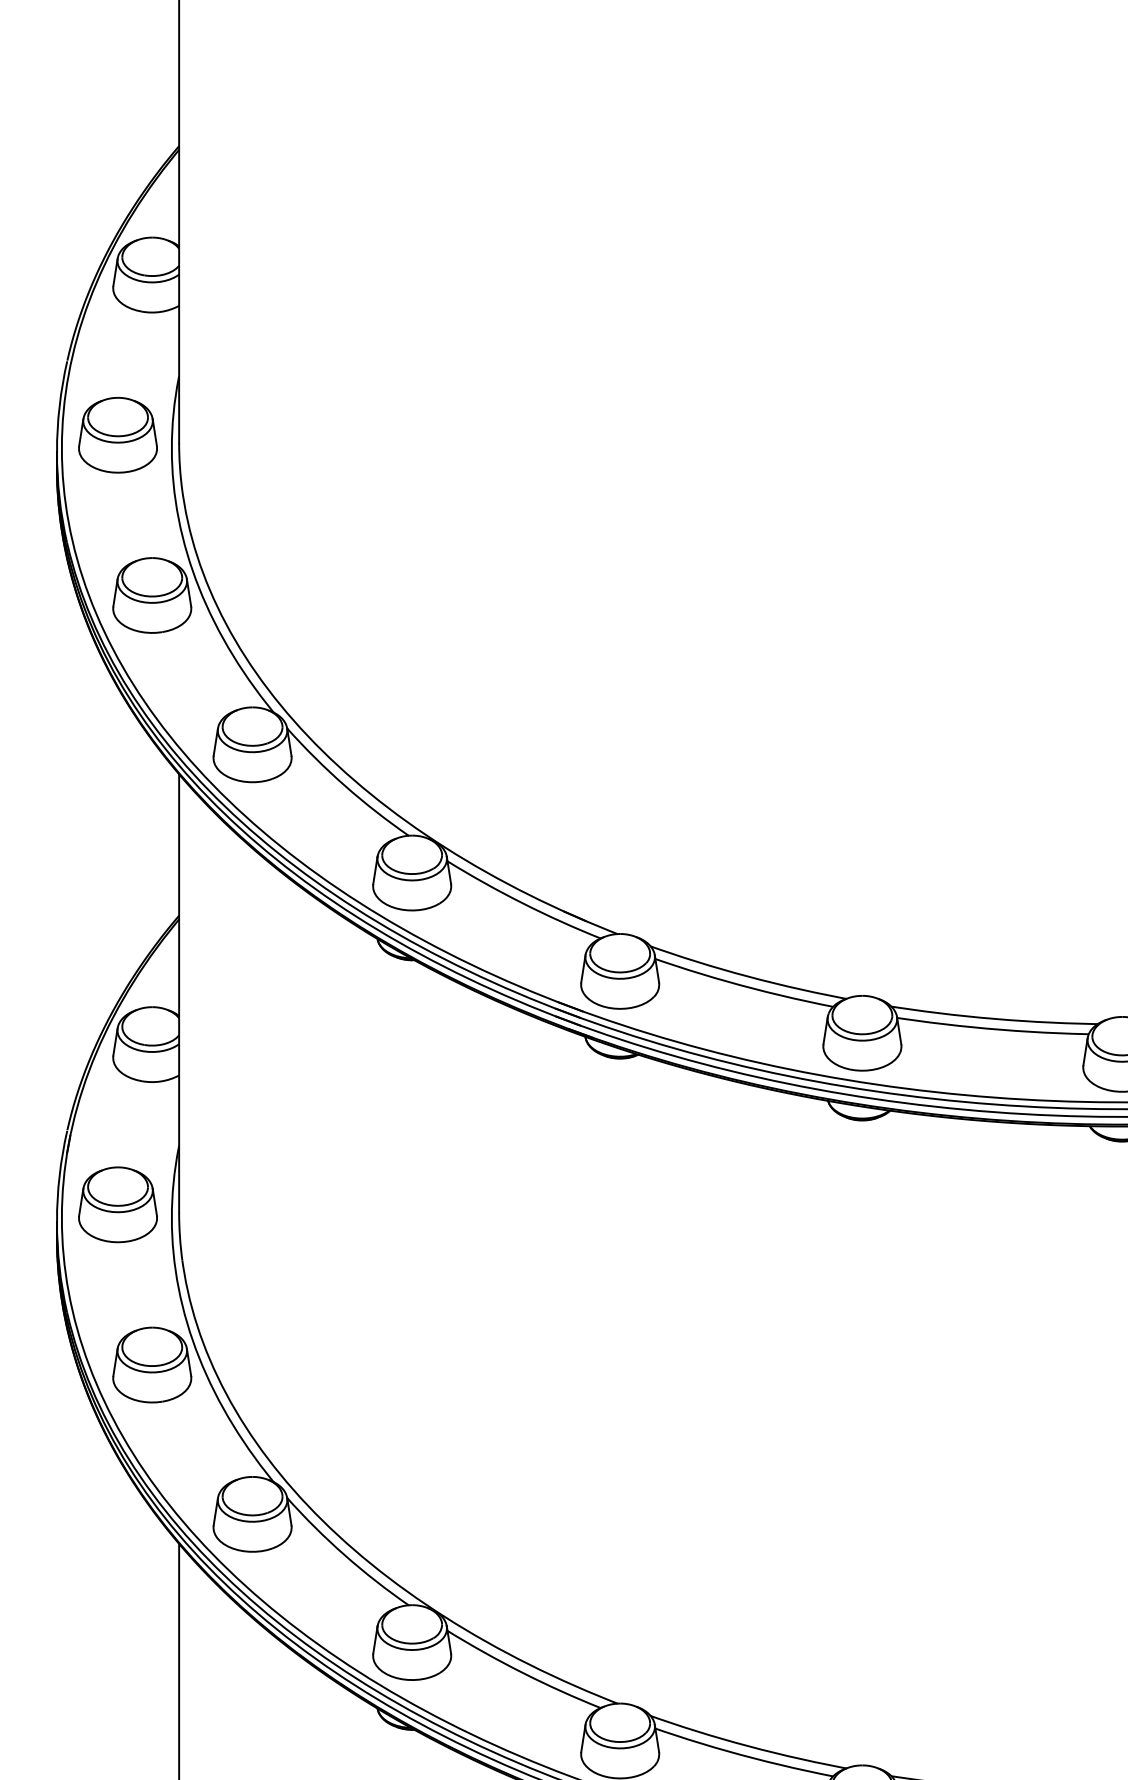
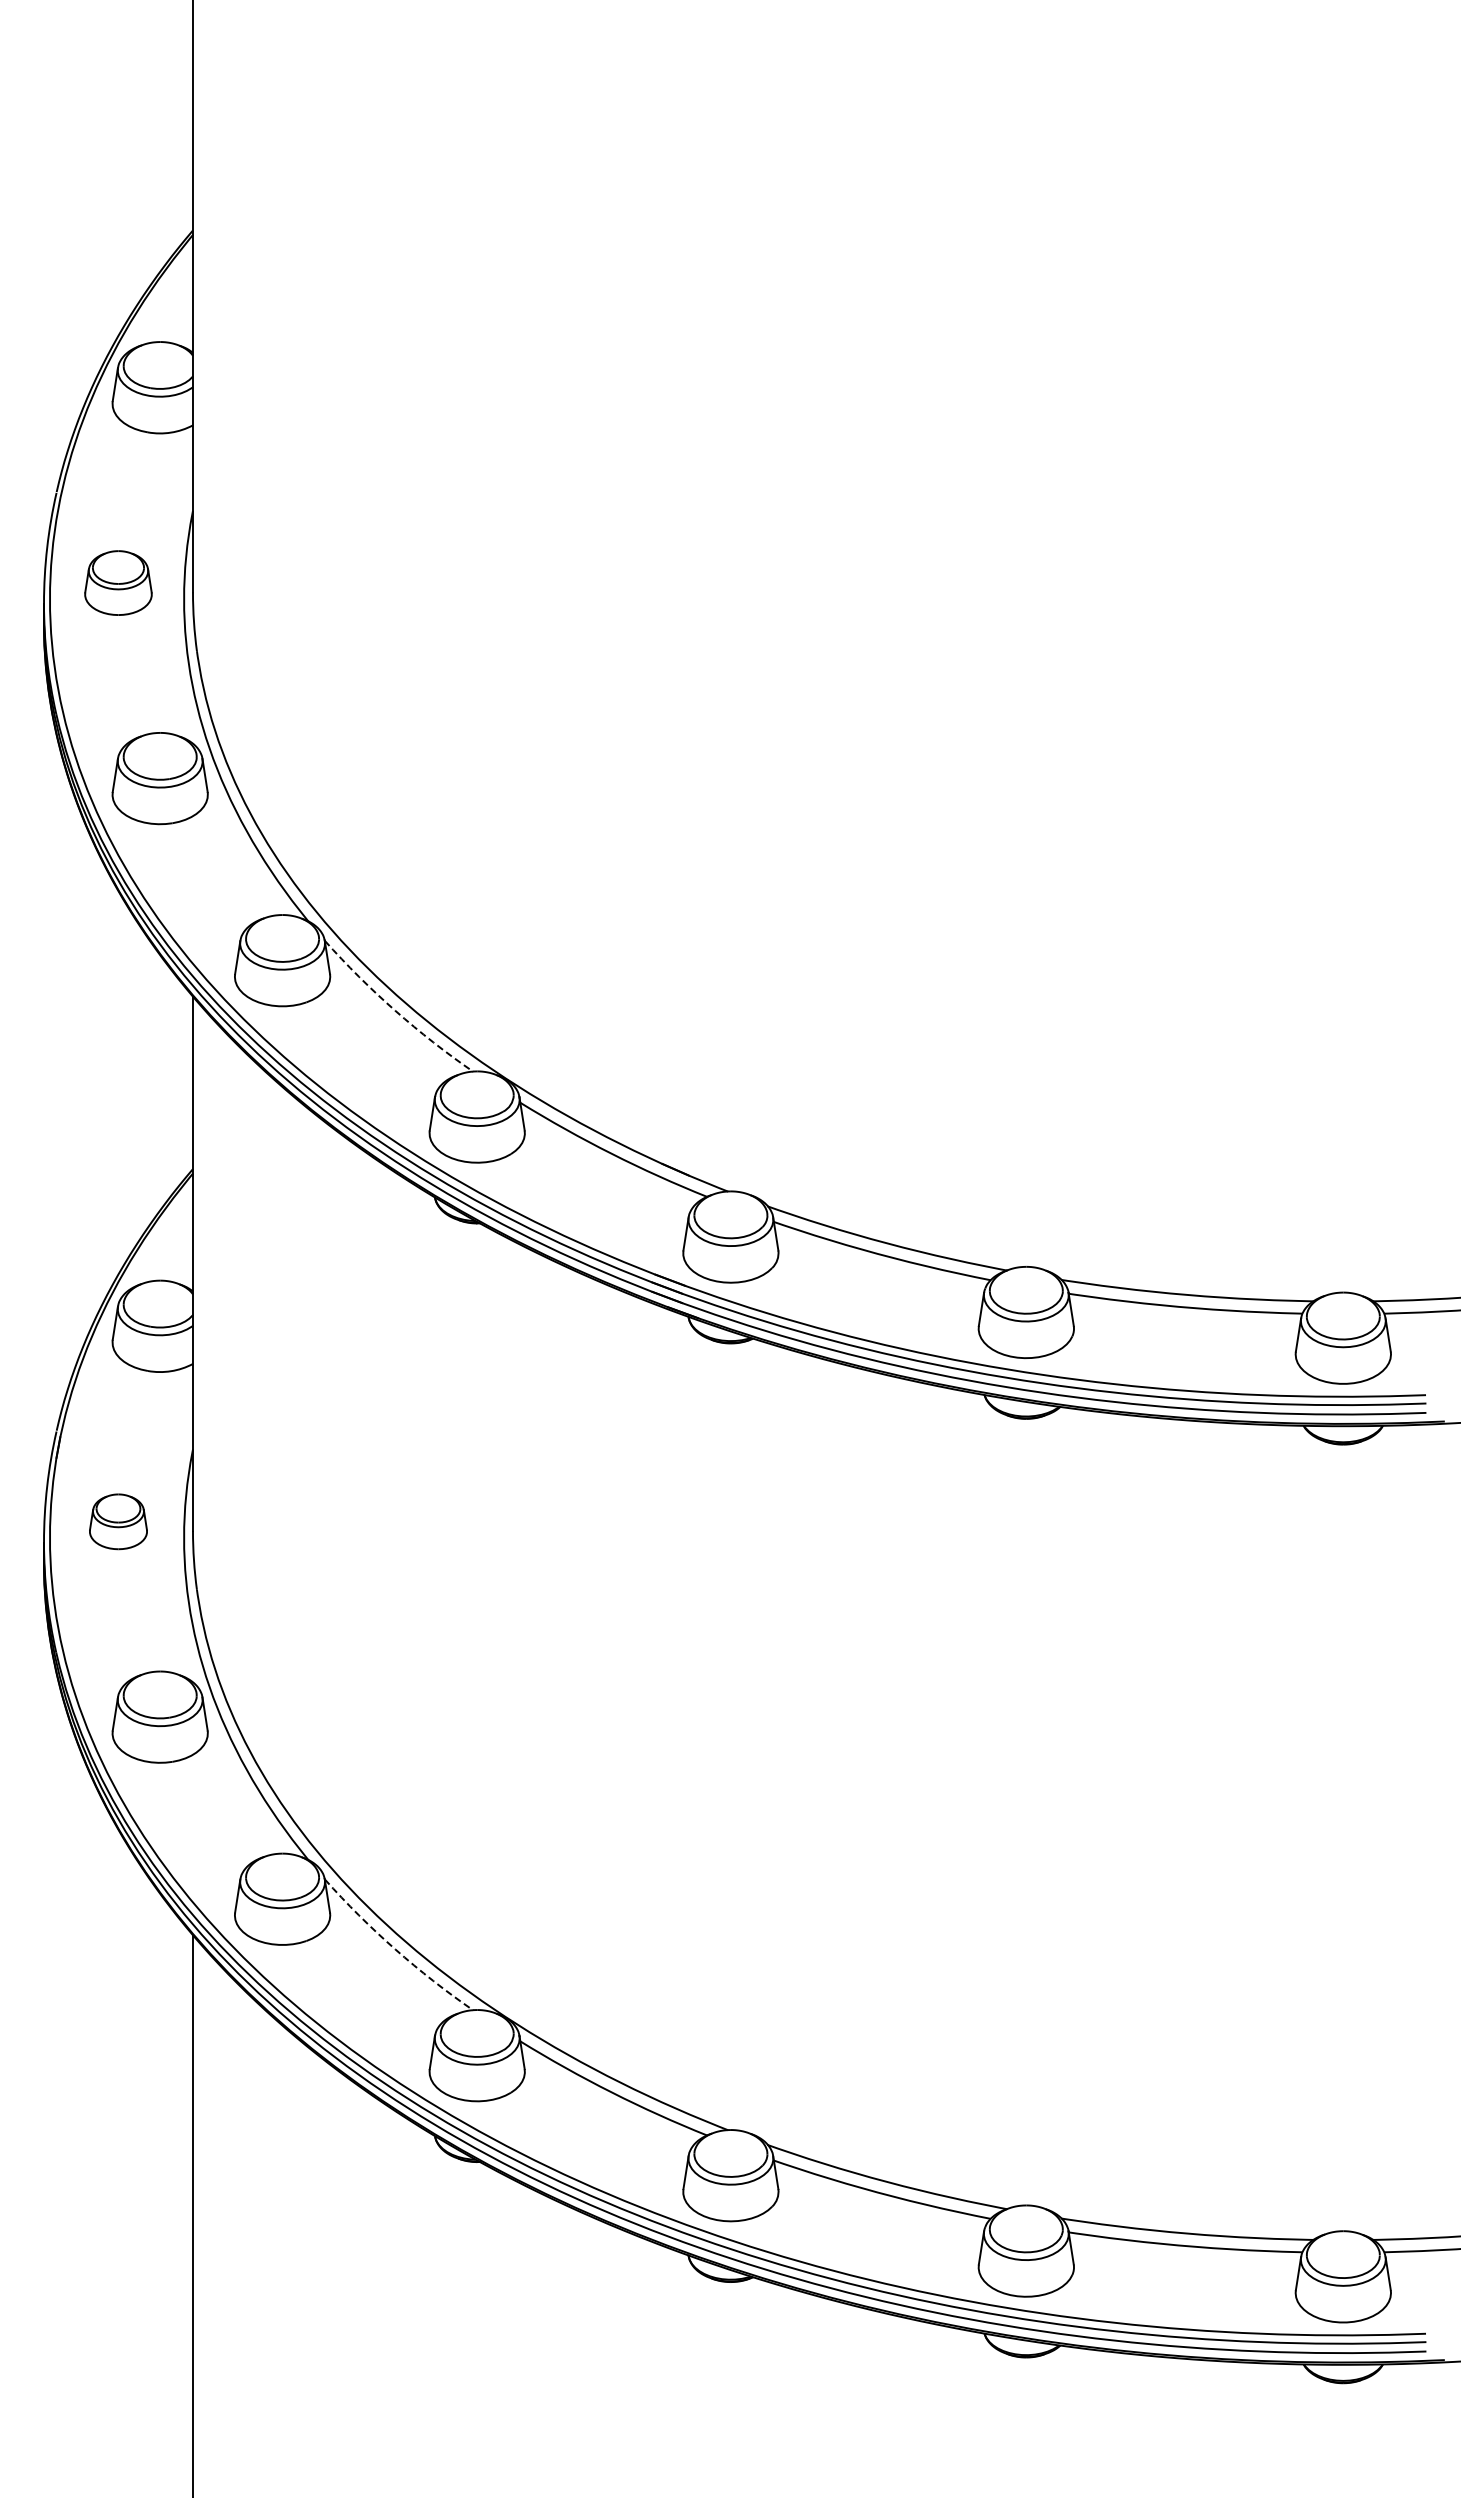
part: (118, 434) -> (118, 582), size x0.7
arc: (345, 785) -> (395, 1010), solid -> dashed
part: (118, 1204) -> (118, 1521), size x0.6
arc: (345, 1555) -> (395, 1949), solid -> dashed

